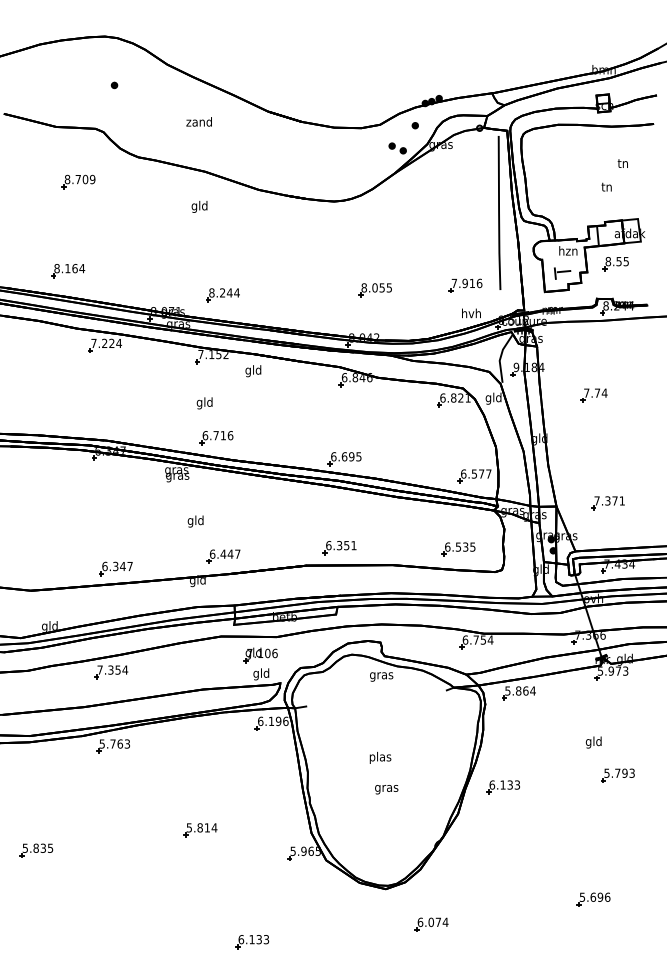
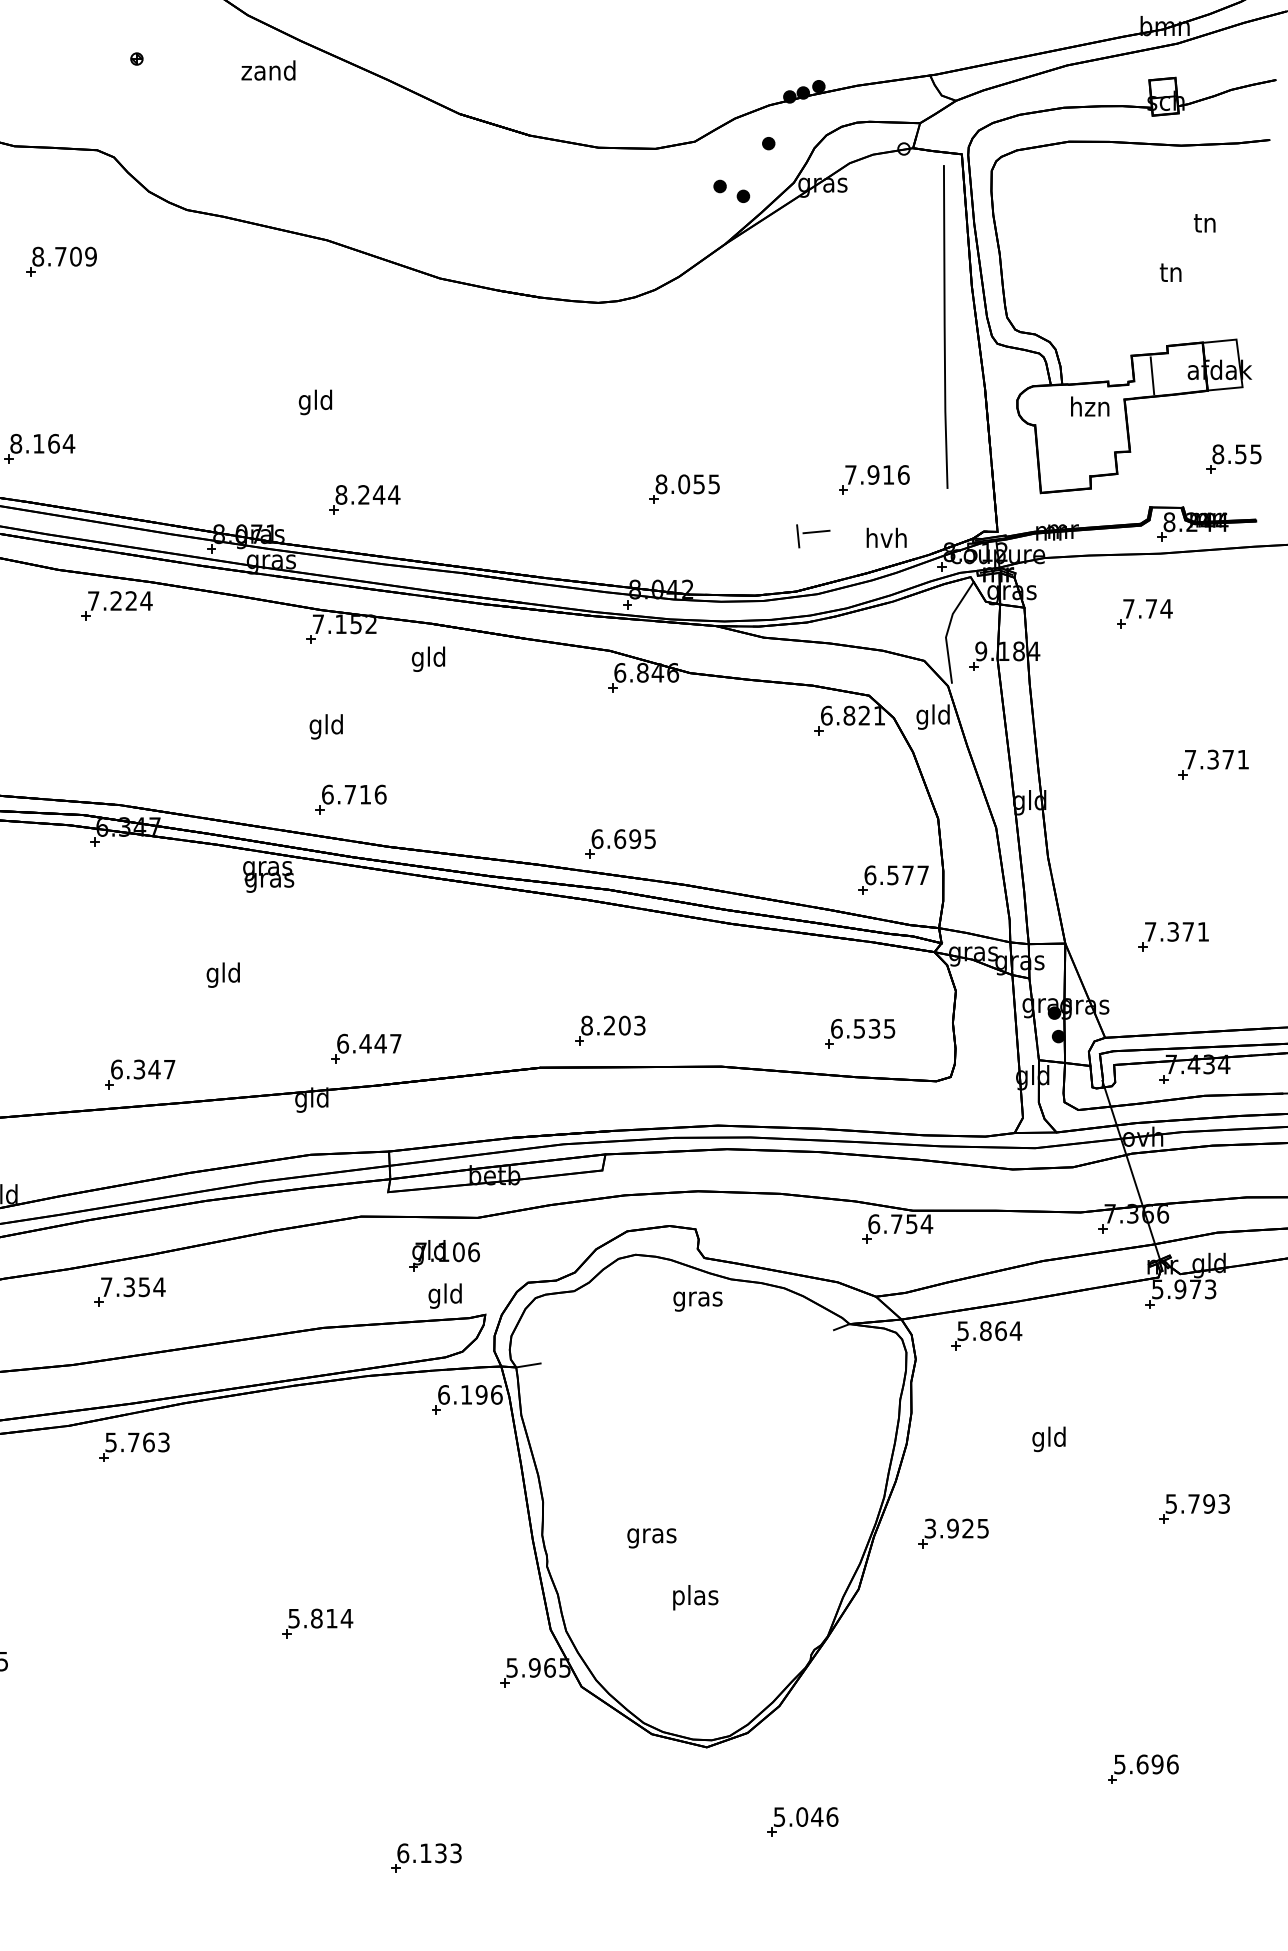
text: (198, 121) -> (267, 69), moved
text: (199, 206) -> (315, 401), moved
part: (615, 264) -> (1233, 460), moved
part: (562, 273) -> (813, 535), moved
part: (593, 395) -> (1143, 613), moved
part: (626, 421) -> (1212, 764), added
text: (195, 521) -> (222, 975), moved
text: (341, 545) -> (613, 1025), 6.351 -> 8.203
text: (593, 742) -> (1048, 1439), moved
text: (380, 757) -> (695, 1596), moved
text: (504, 784) -> (956, 1527), 6.133 -> 3.925
text: (386, 789) -> (651, 1537), moved
text: (432, 922) -> (804, 1817), 6.074 -> 5.046

